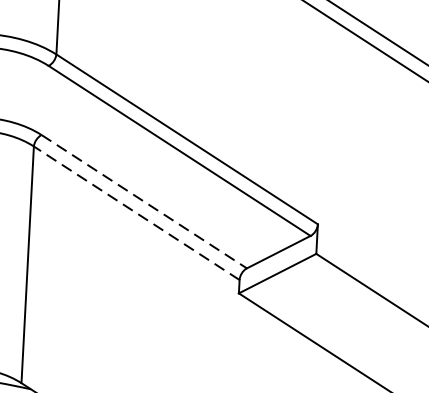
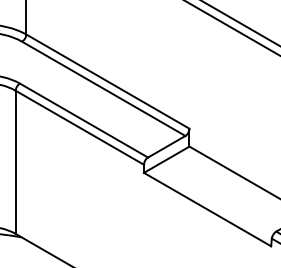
line: (145, 201) -> (84, 120), dashed -> solid
line: (136, 212) -> (79, 127), dashed -> solid

